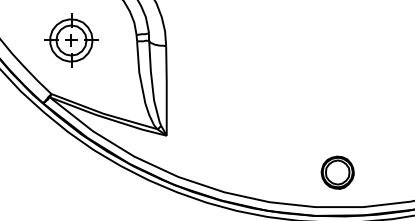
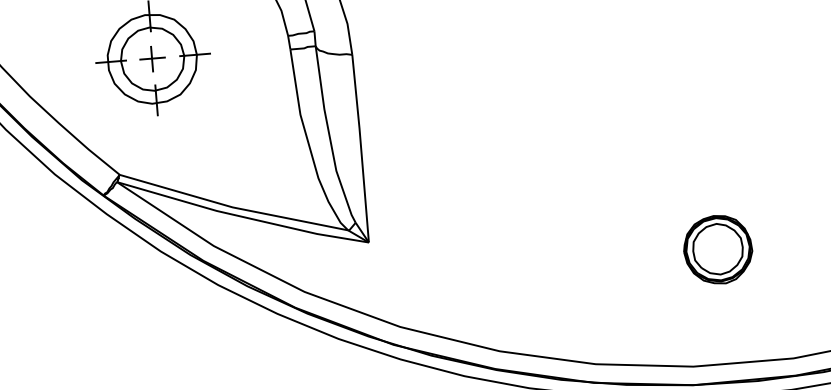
part: (337, 172) -> (717, 249), moved

